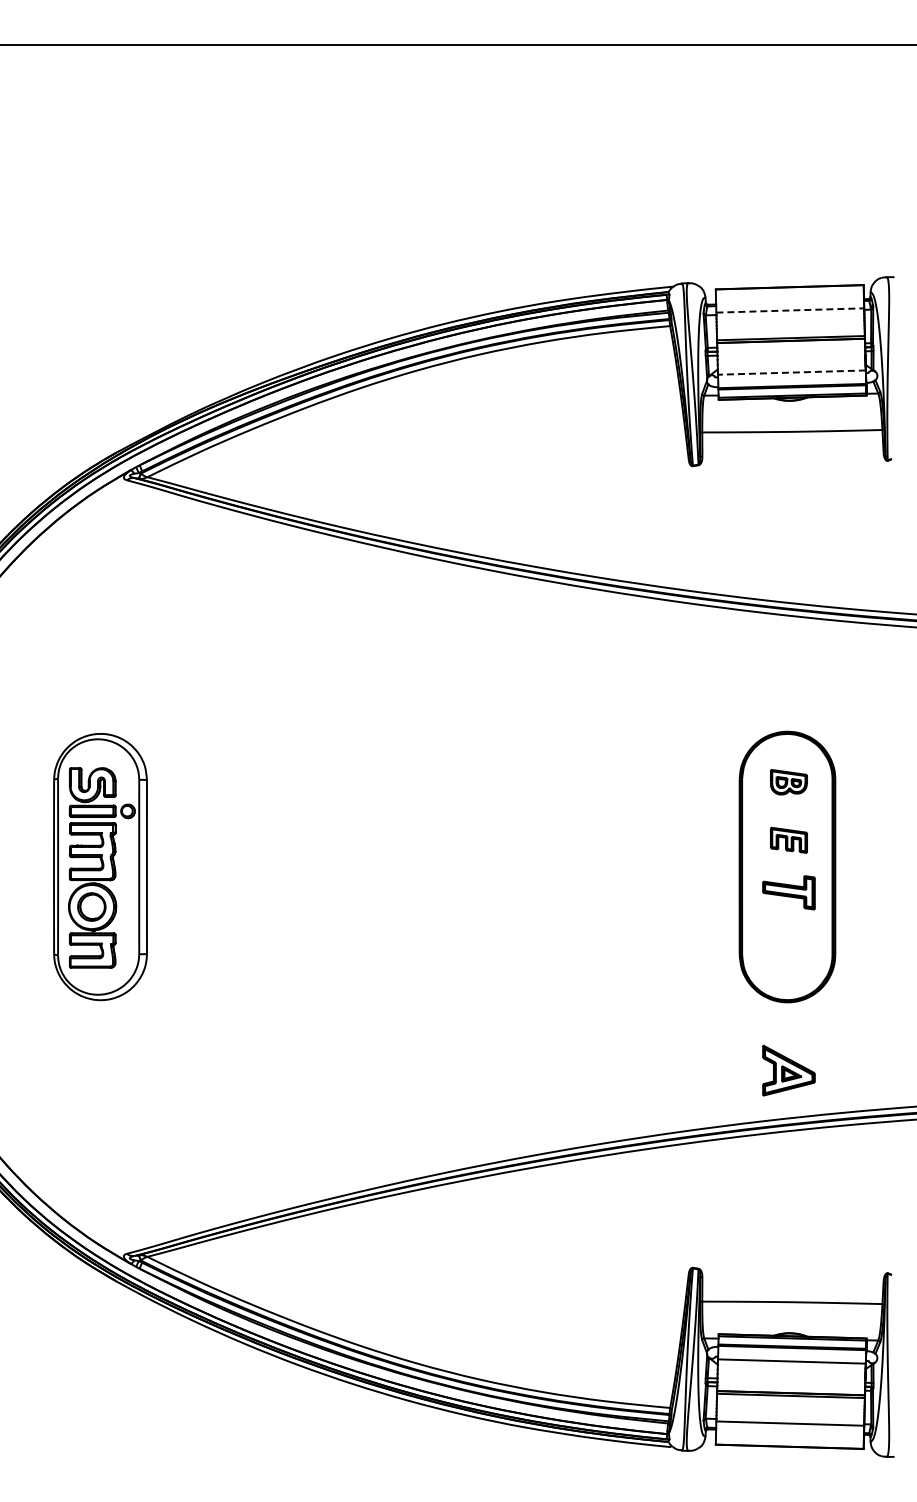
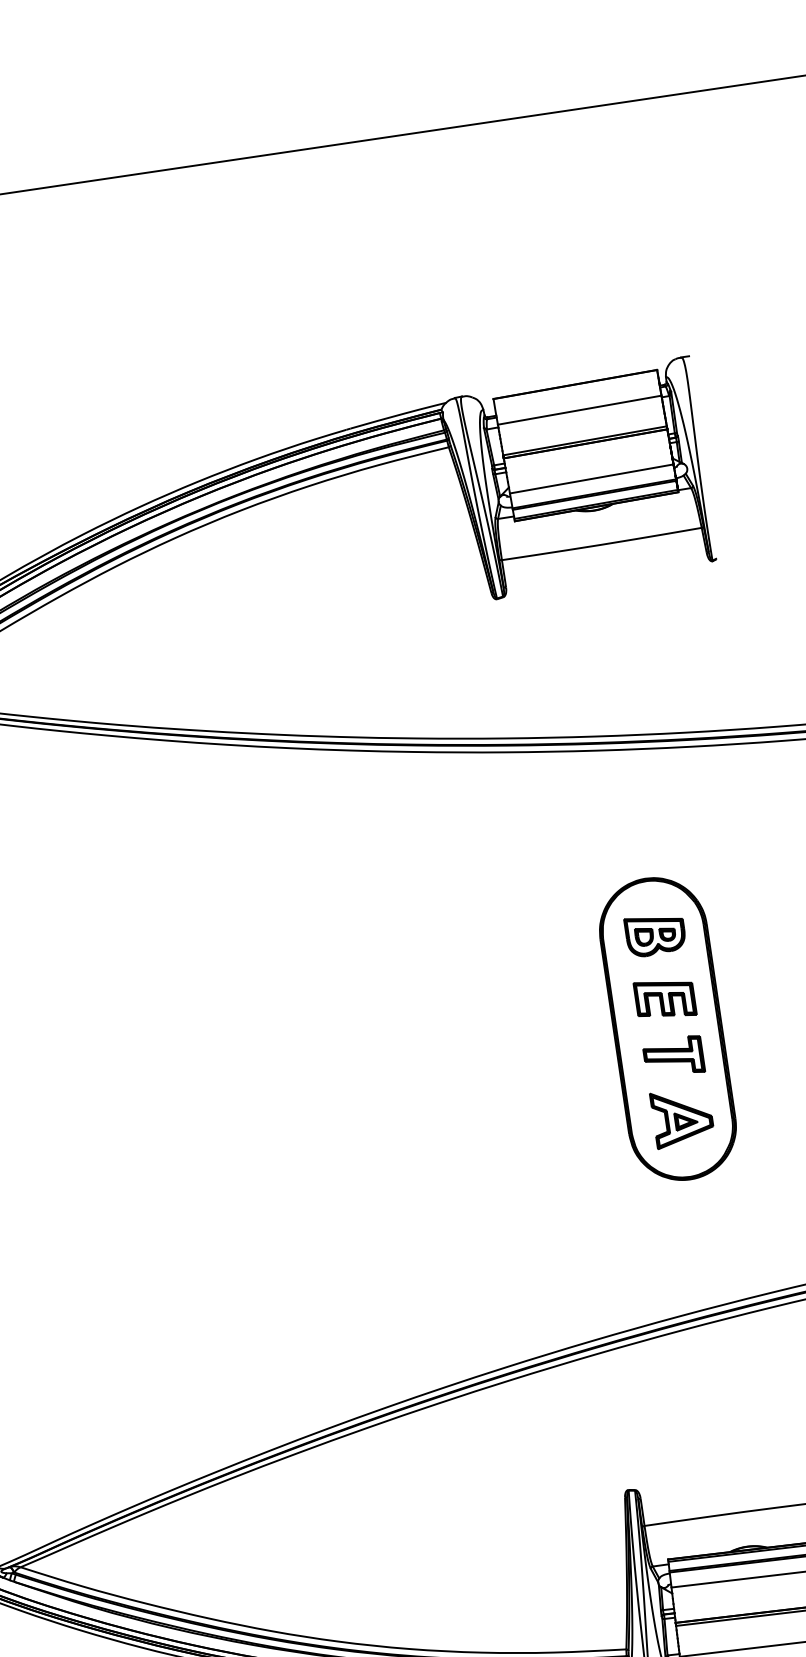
line: (790, 310) -> (579, 410), dashed -> solid
line: (791, 372) -> (591, 478), dashed -> solid
part: (788, 781) -> (655, 933), size x1.43
part: (788, 840) -> (664, 999), size x1.43
part: (788, 1070) -> (682, 1117), moved

